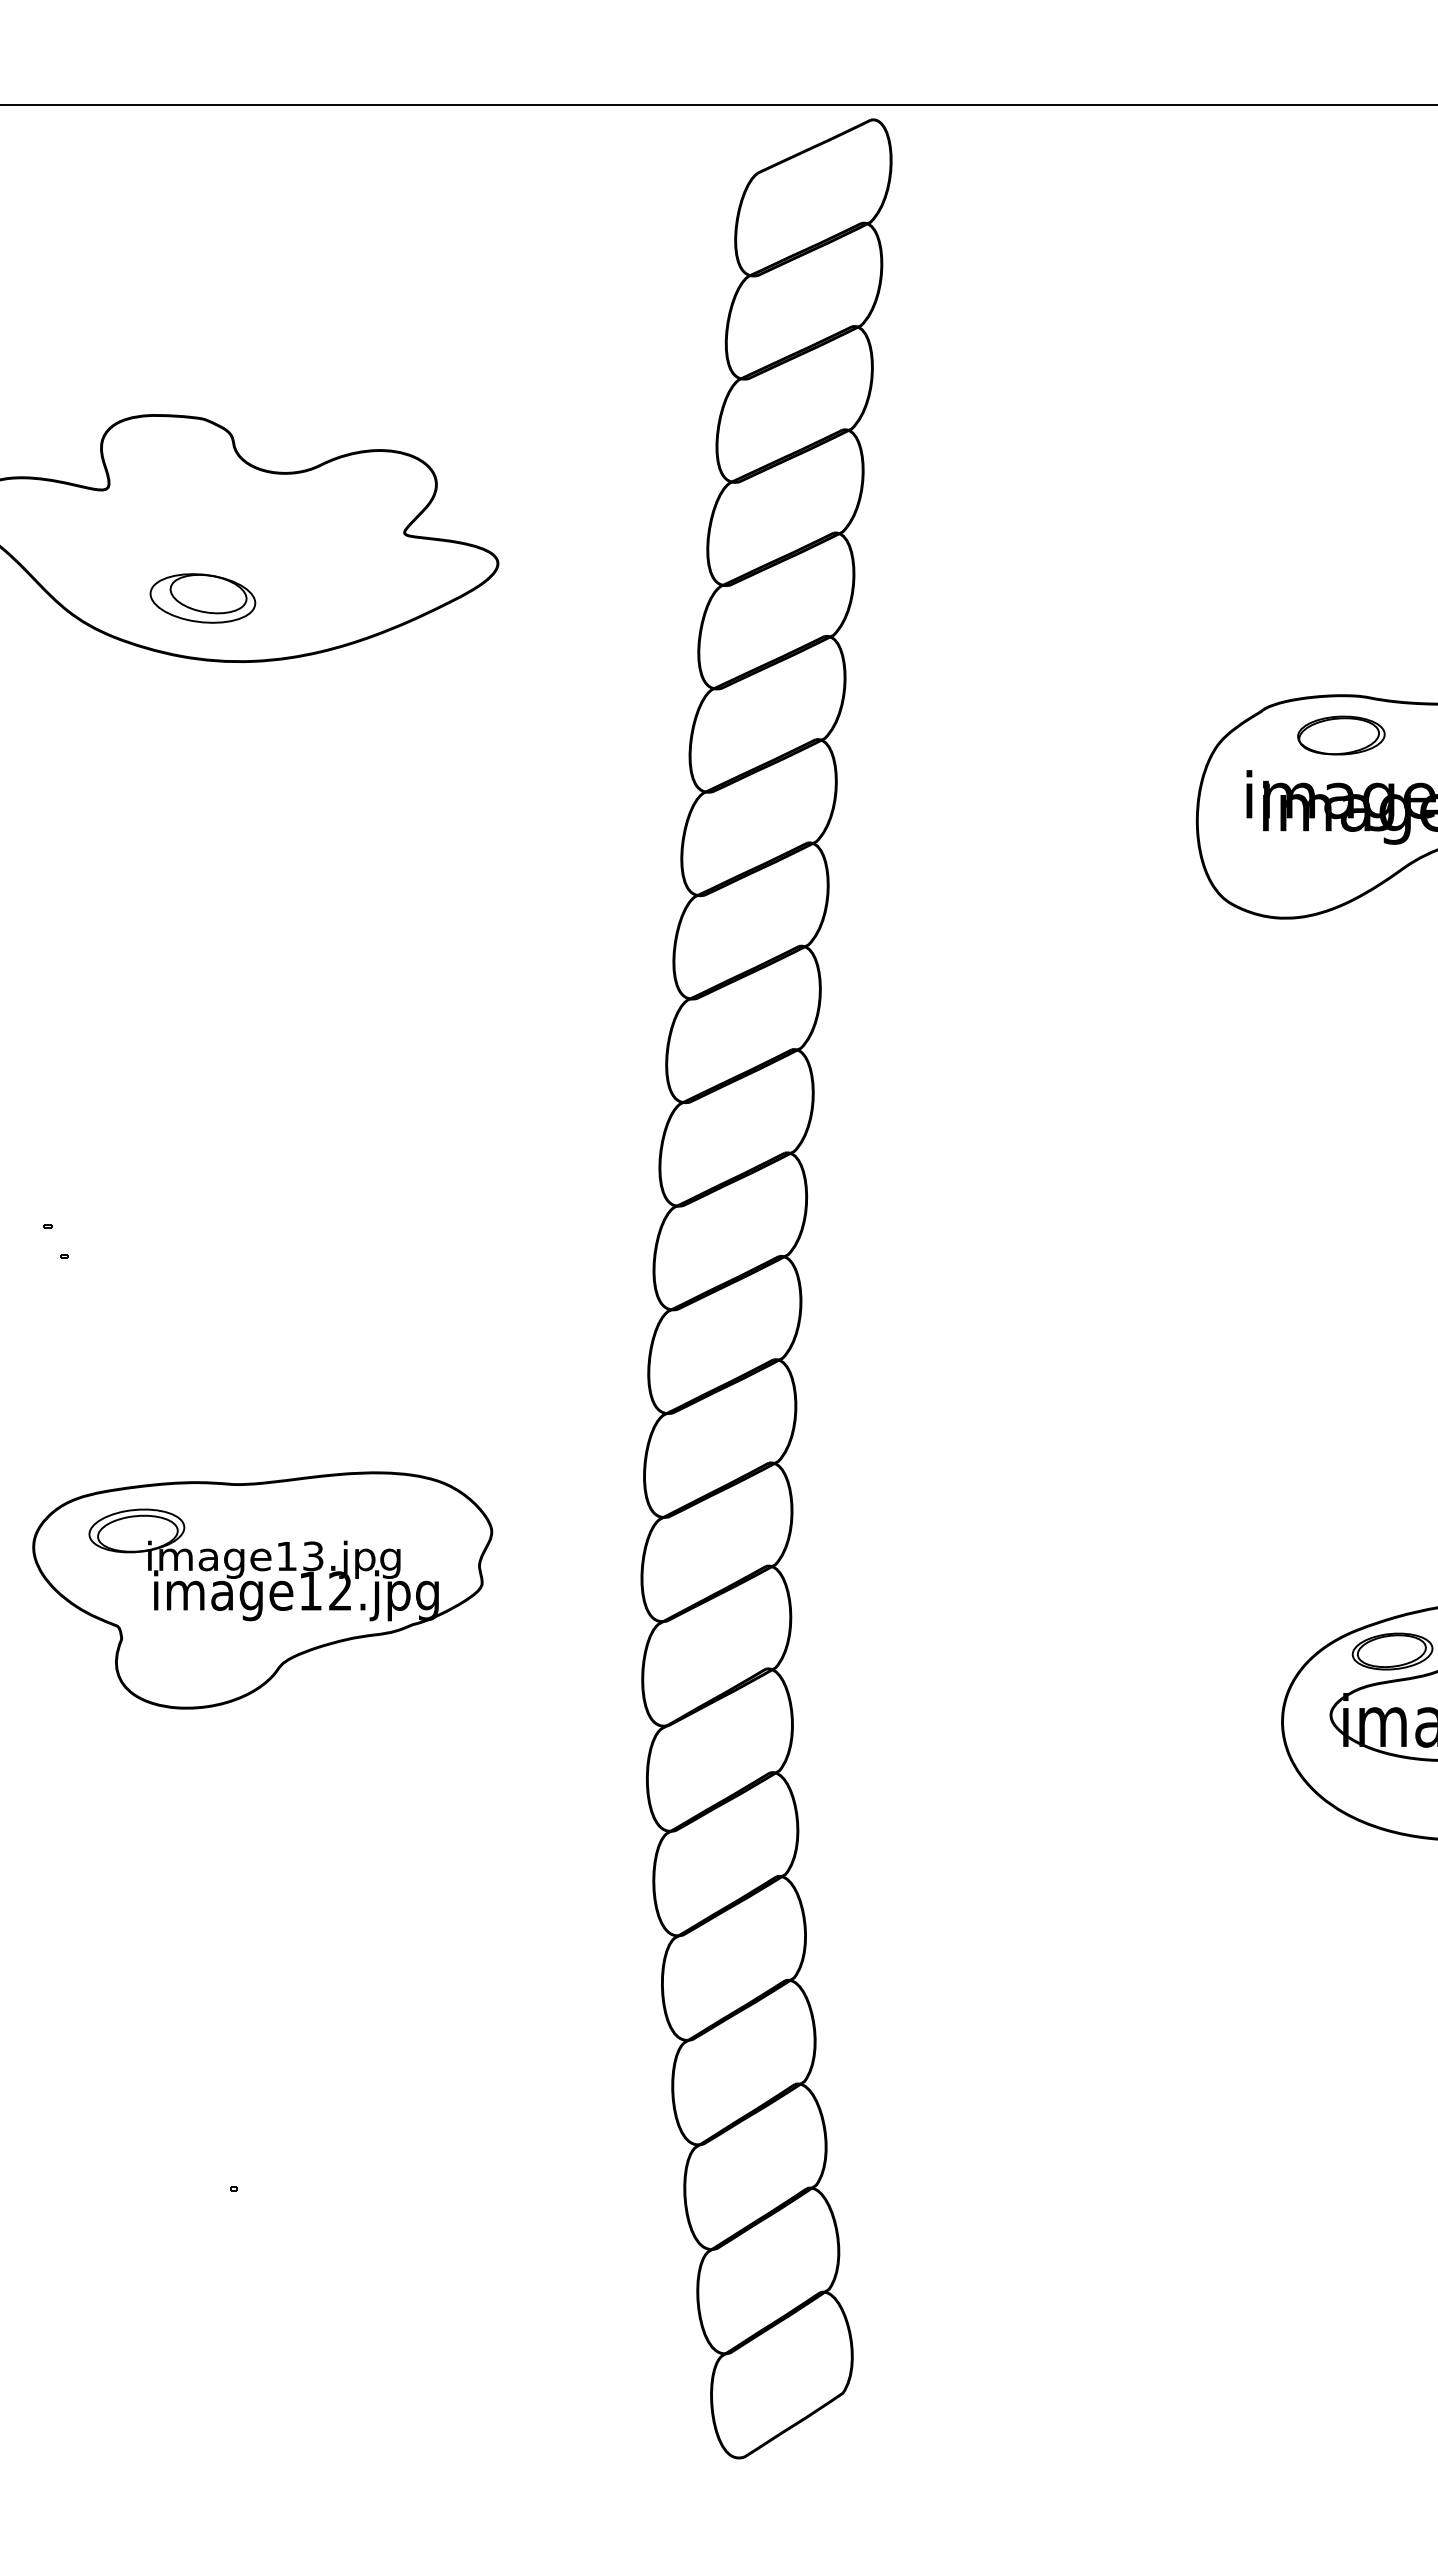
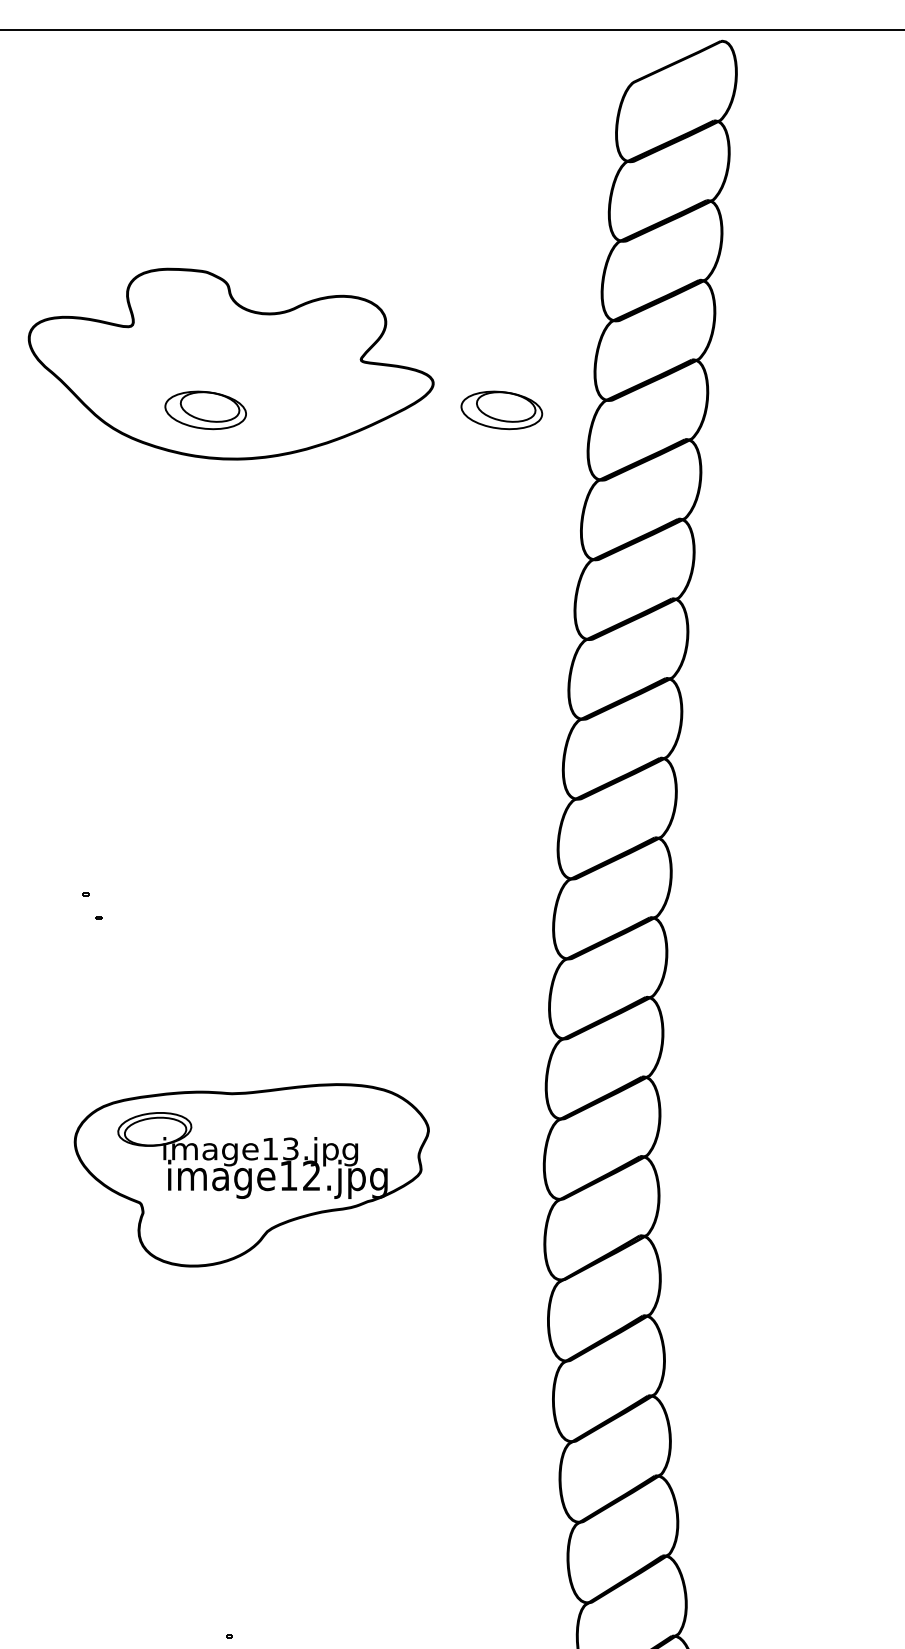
part: (586, 598) -> (501, 410), added

